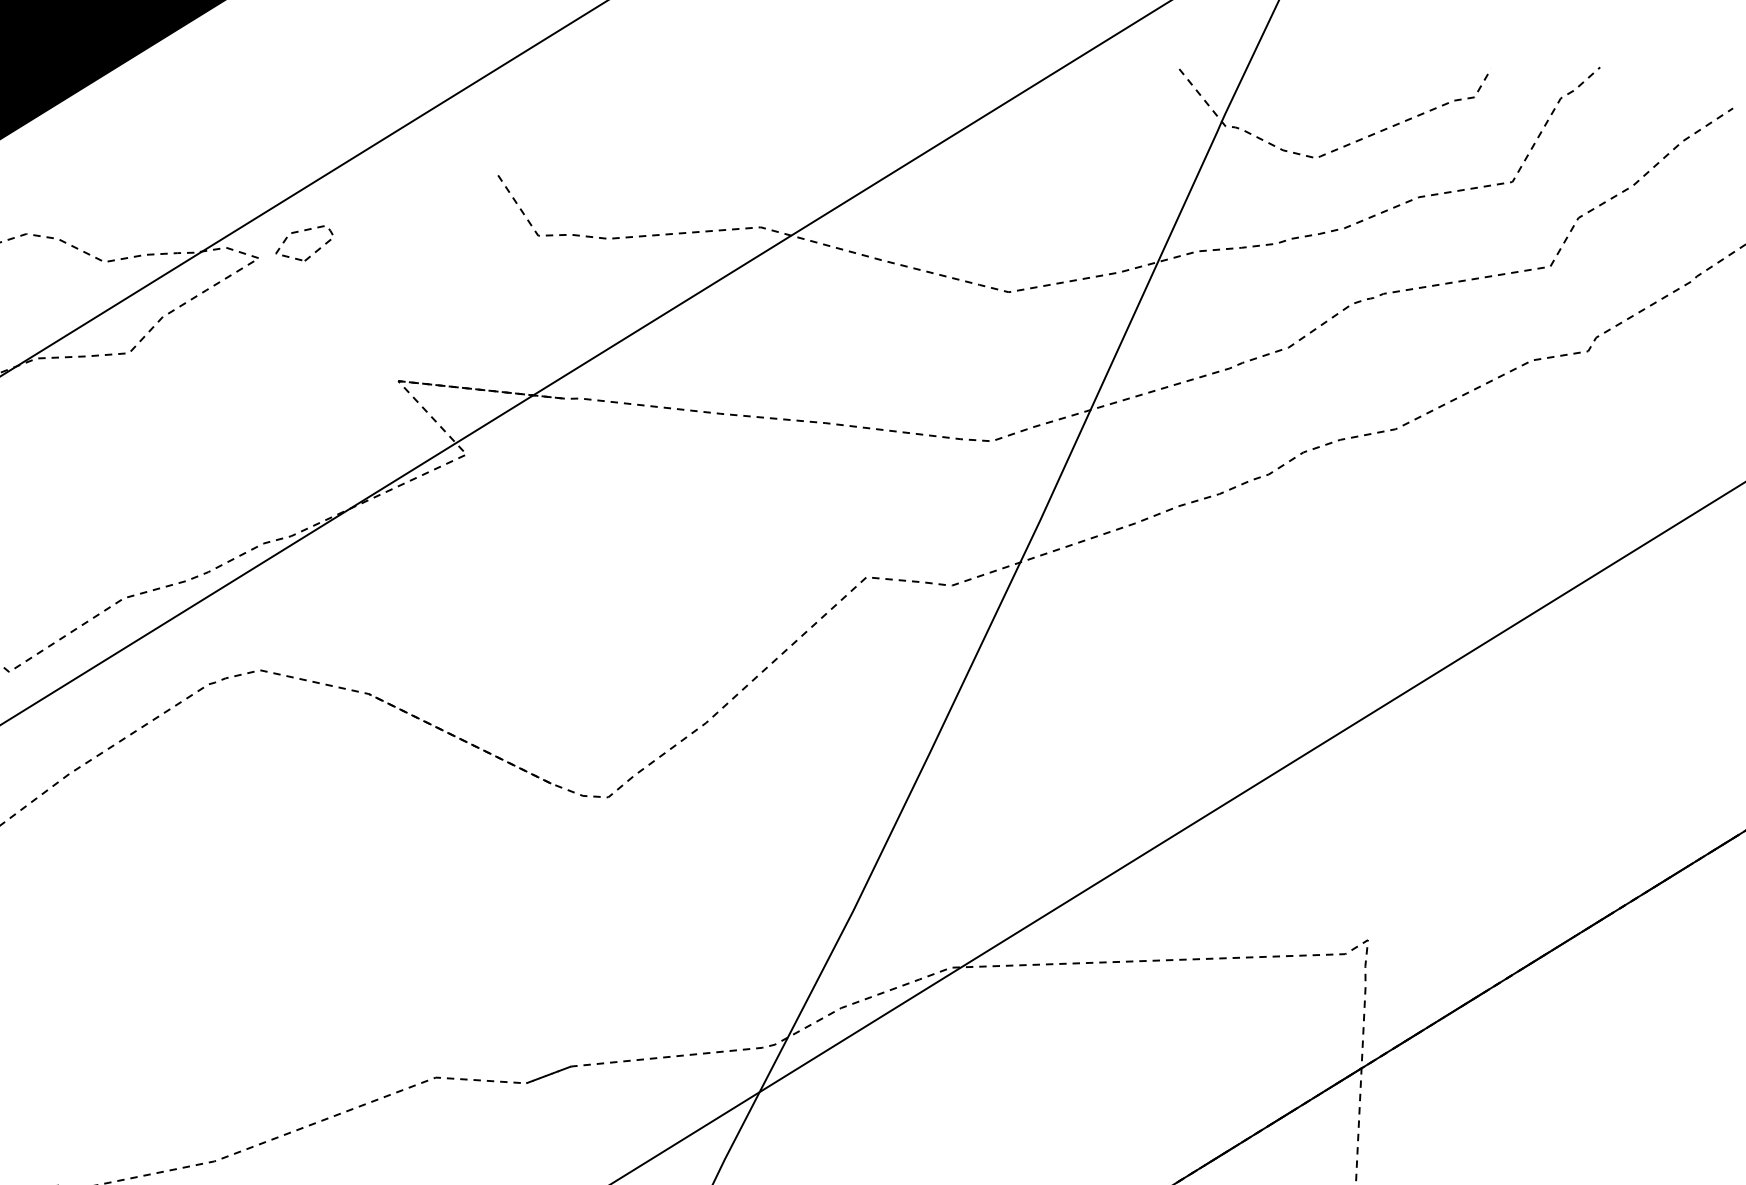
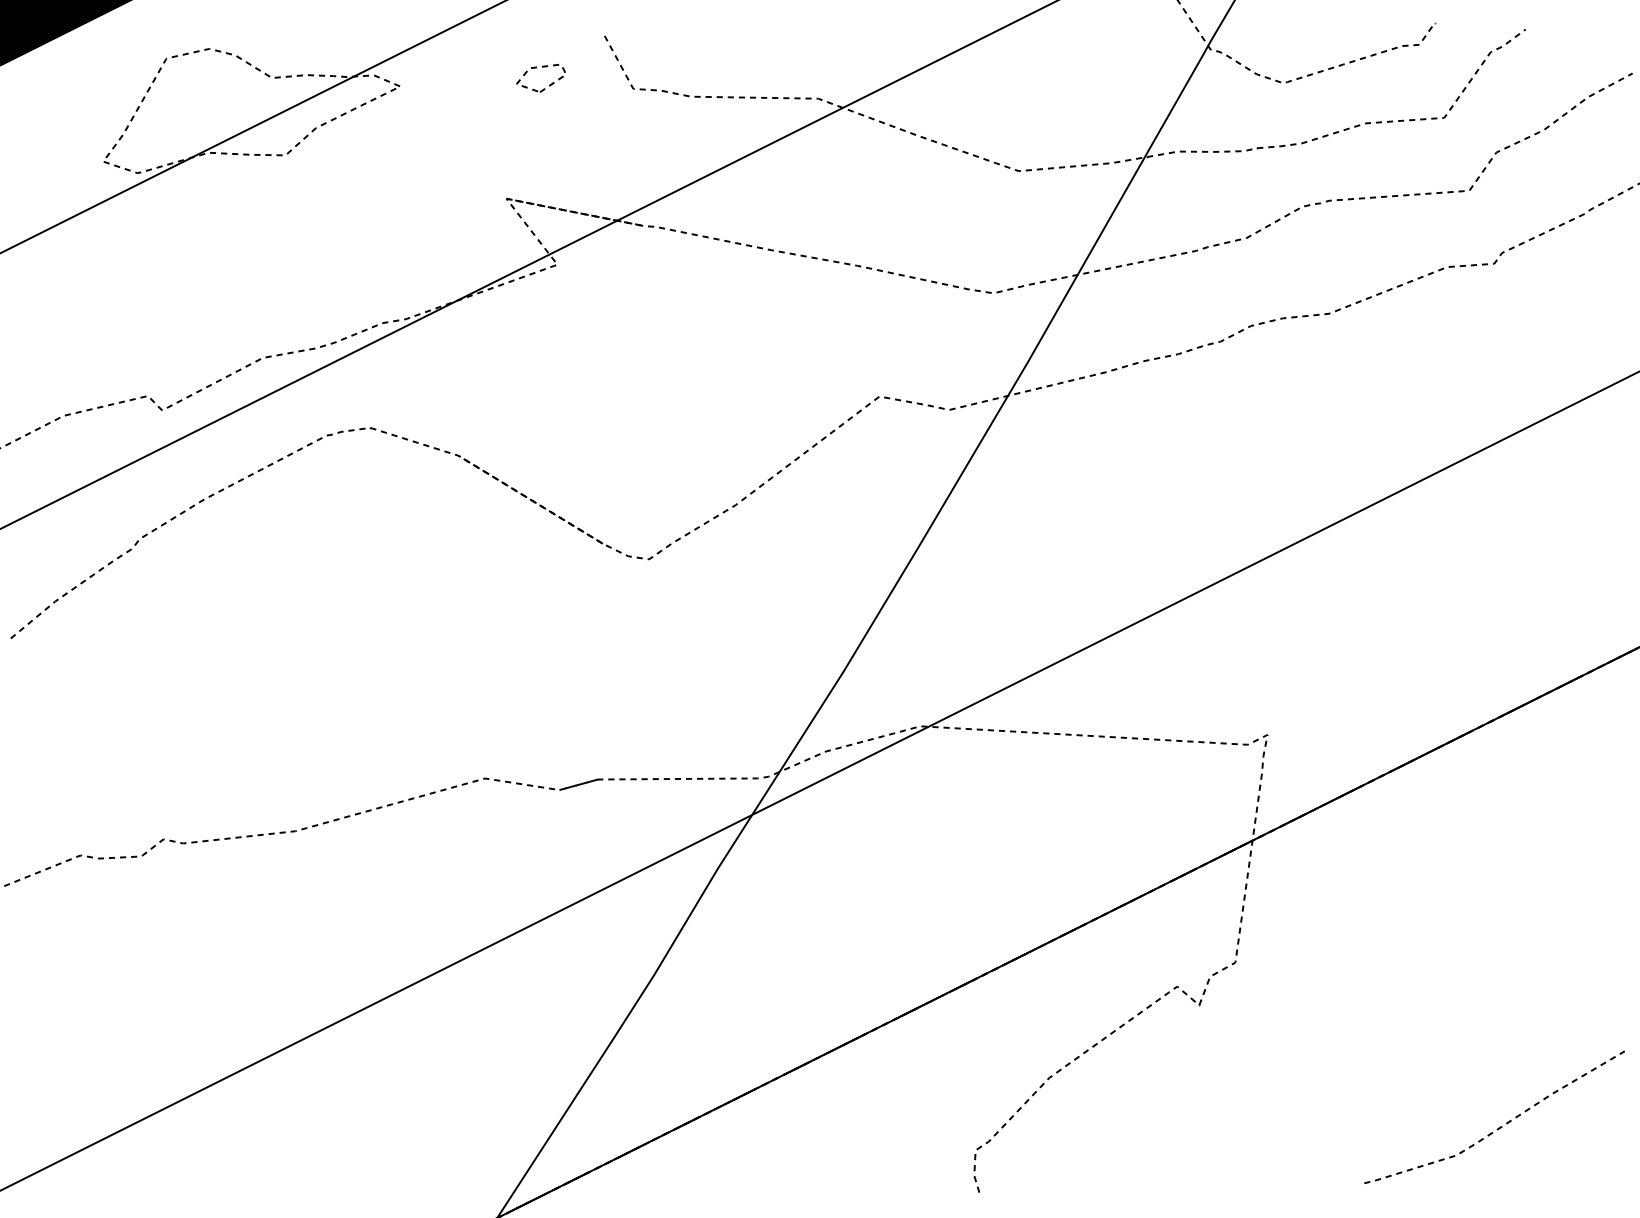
part: (297, 232) -> (536, 68), moved

